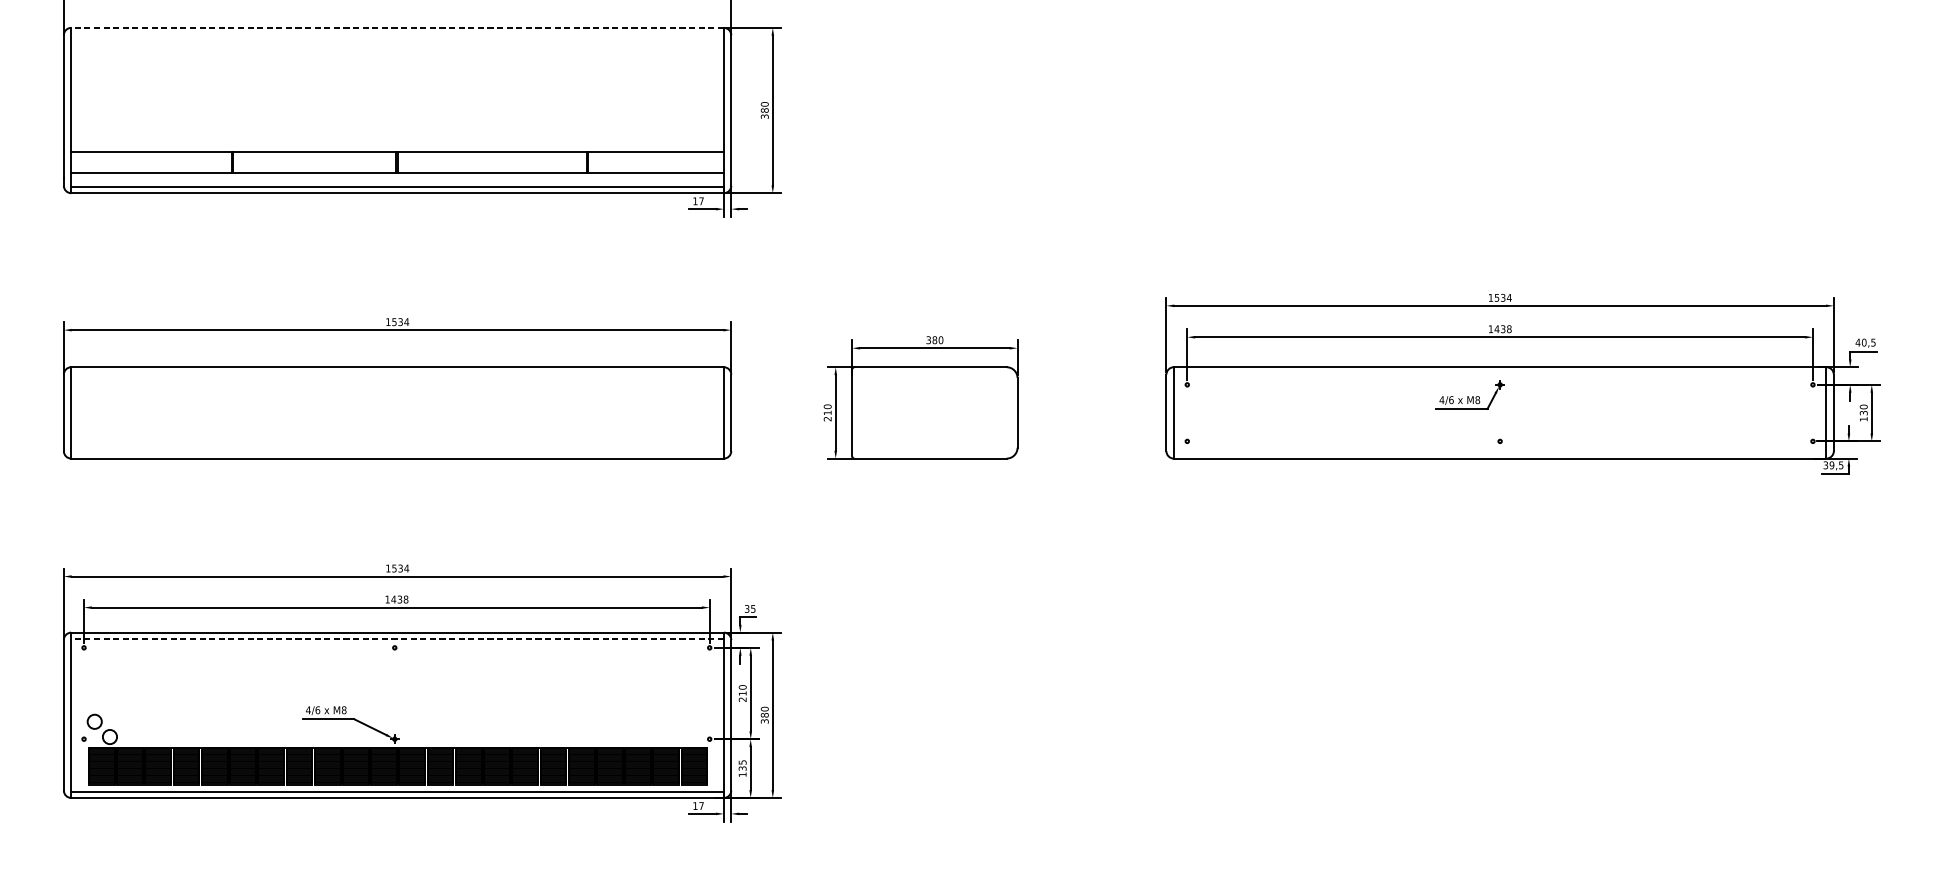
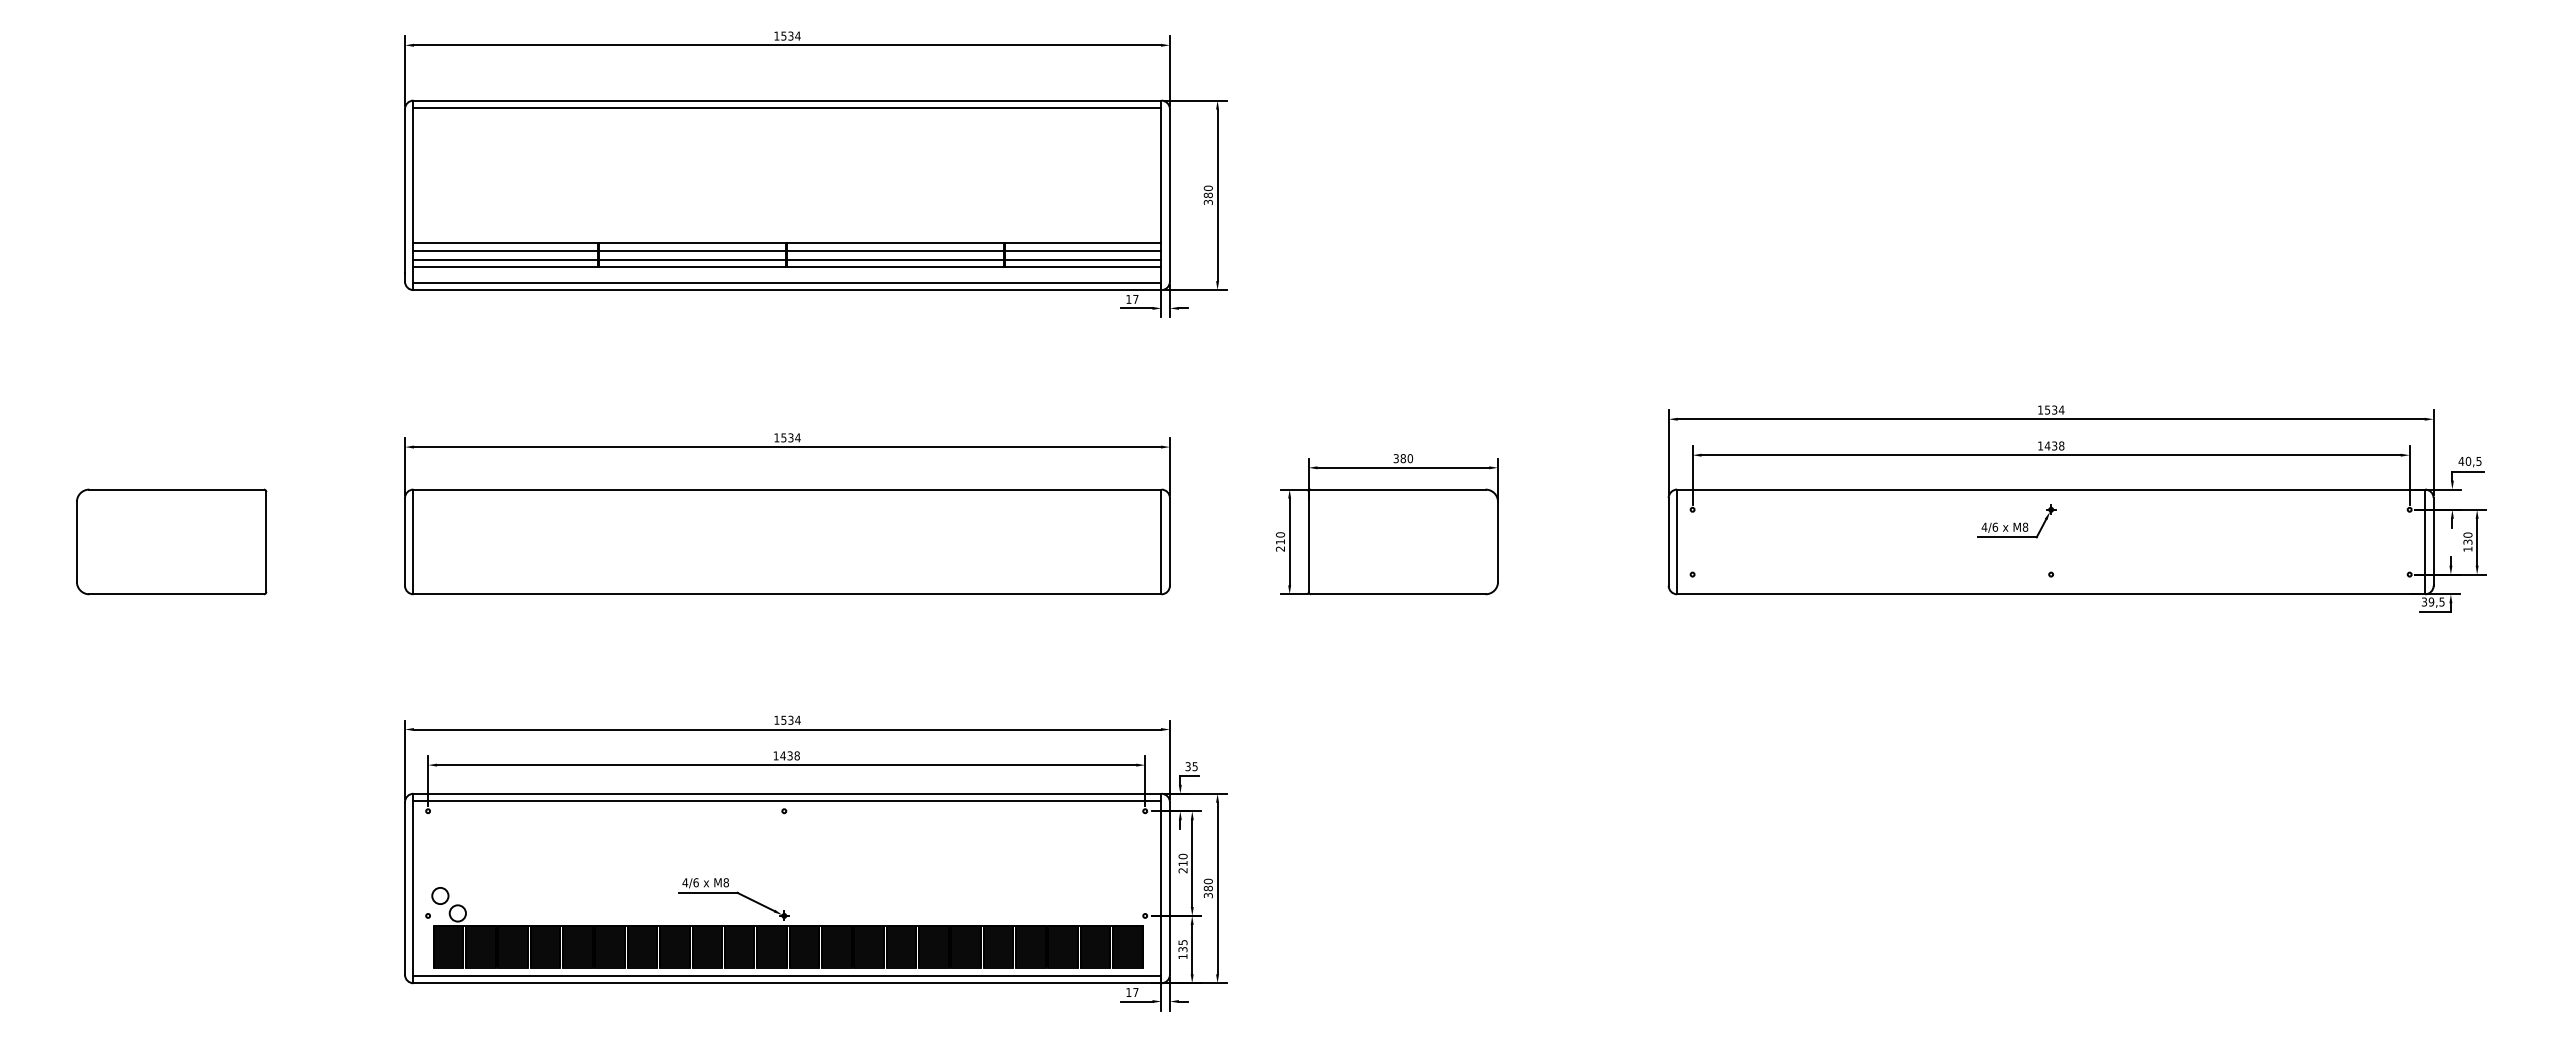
line: (397, 27) -> (787, 100), dashed -> solid
line: (397, 33) -> (787, 107), added
line: (397, 159) -> (787, 251), added
line: (397, 166) -> (787, 259), added
line: (397, 638) -> (787, 800), dashed -> solid

